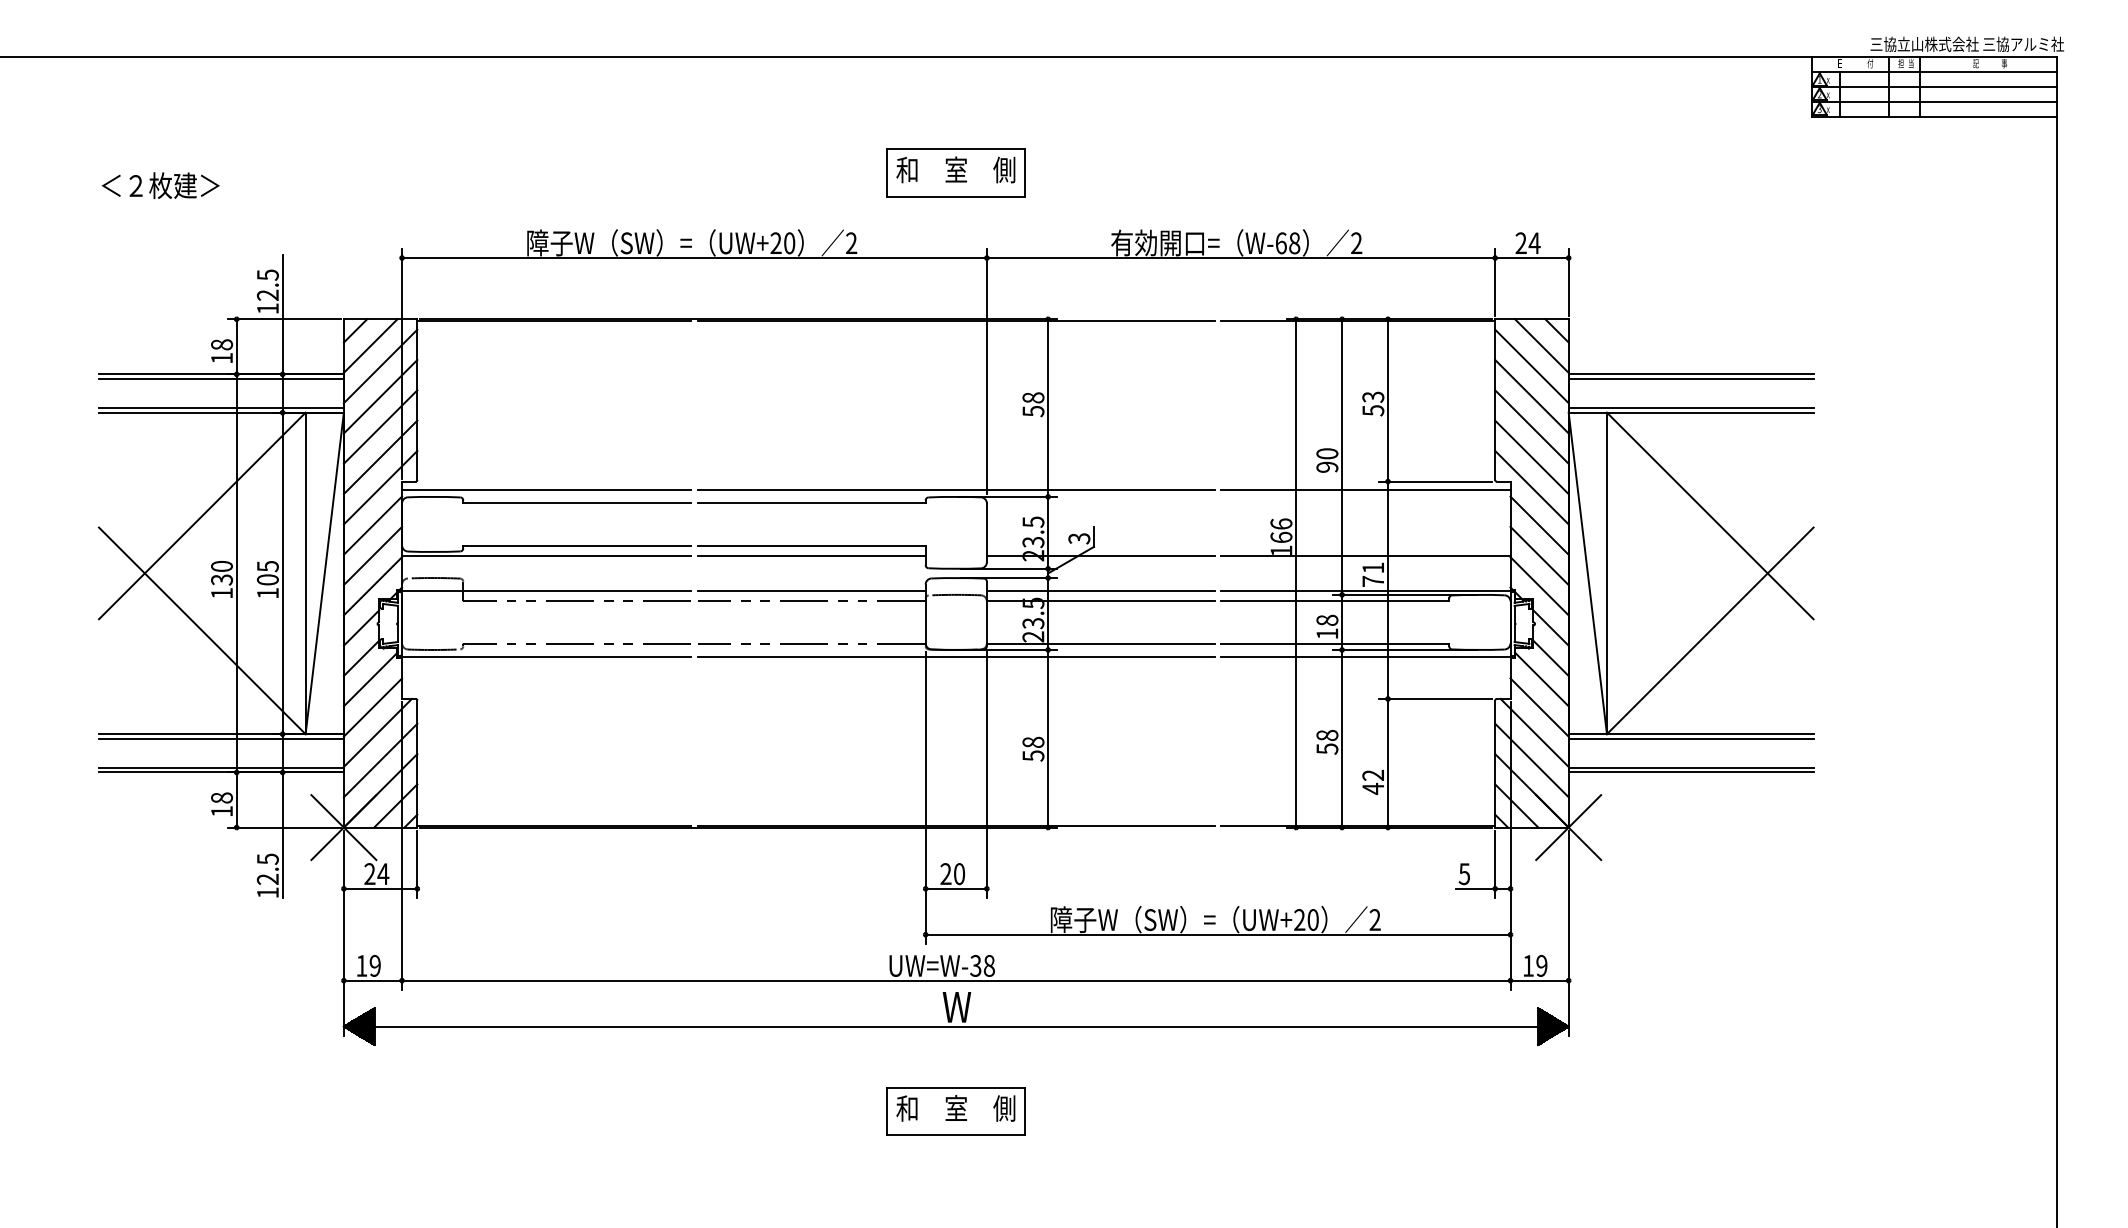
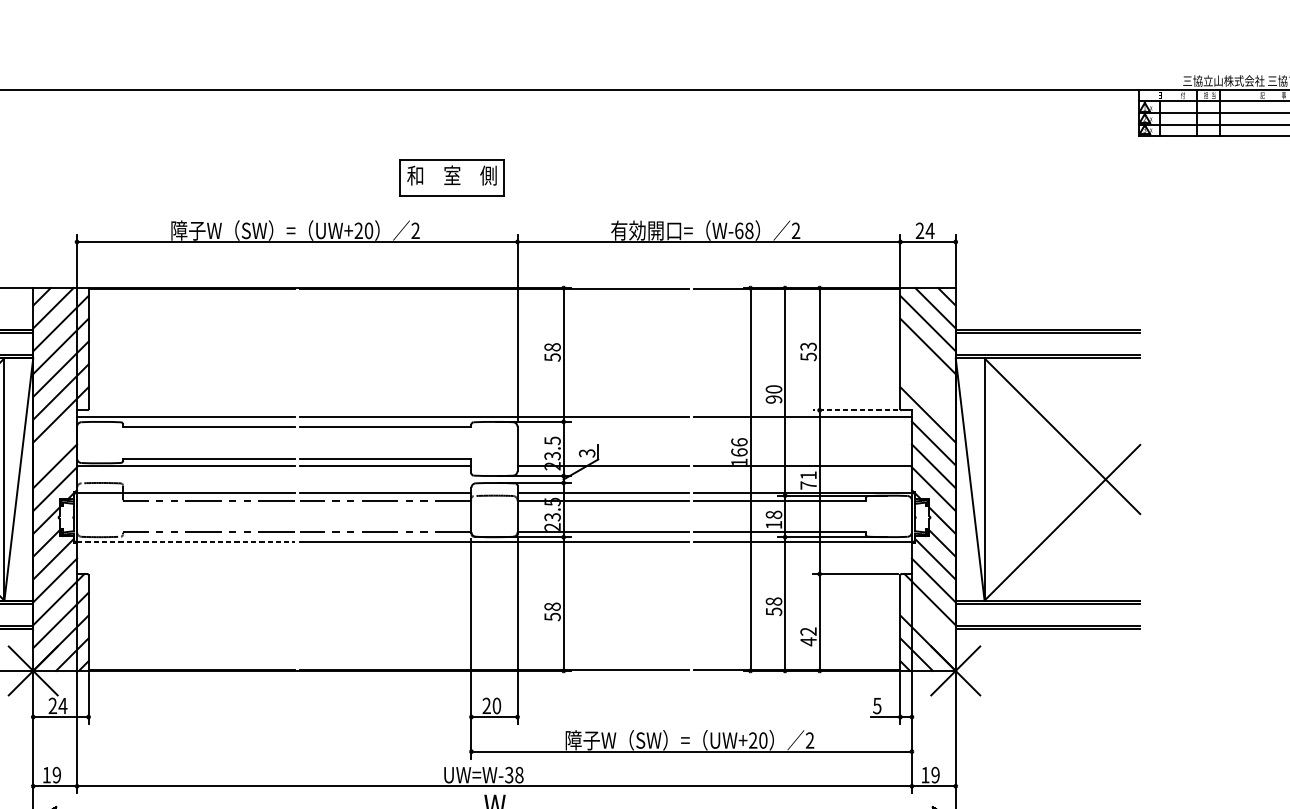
part: (955, 172) -> (451, 177), moved
line: (1531, 426) -> (927, 368), removed
line: (1531, 457) -> (927, 392), removed
line: (1435, 481) -> (855, 410), solid -> dashed
line: (372, 525) -> (54, 443), removed
line: (546, 656) -> (185, 542), solid -> dashed
line: (1531, 760) -> (927, 620), removed

